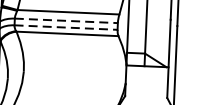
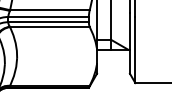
line: (67, 20) -> (49, 16), dashed -> solid
line: (67, 27) -> (49, 22), dashed -> solid

